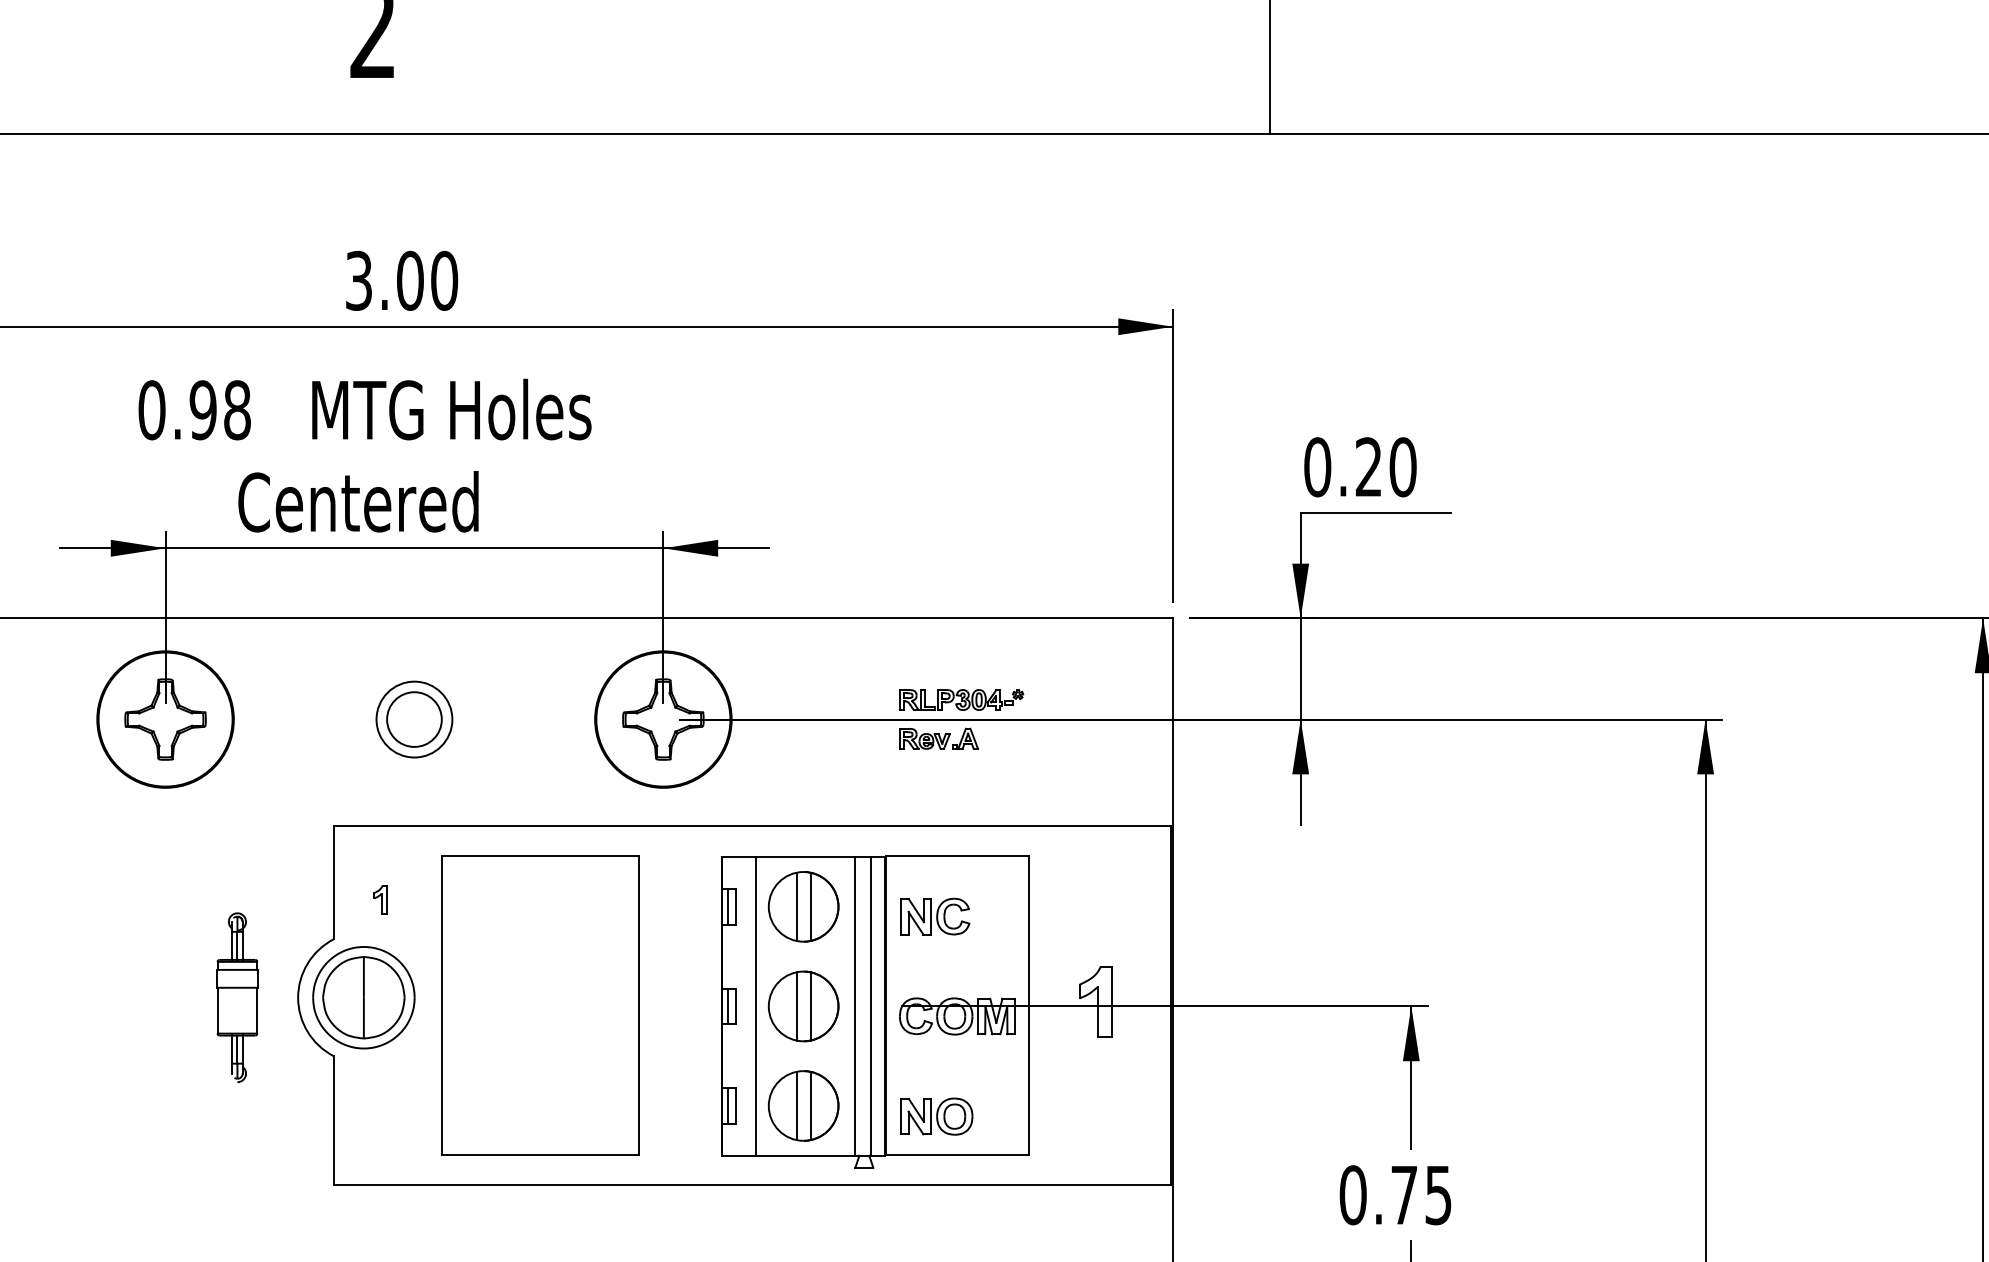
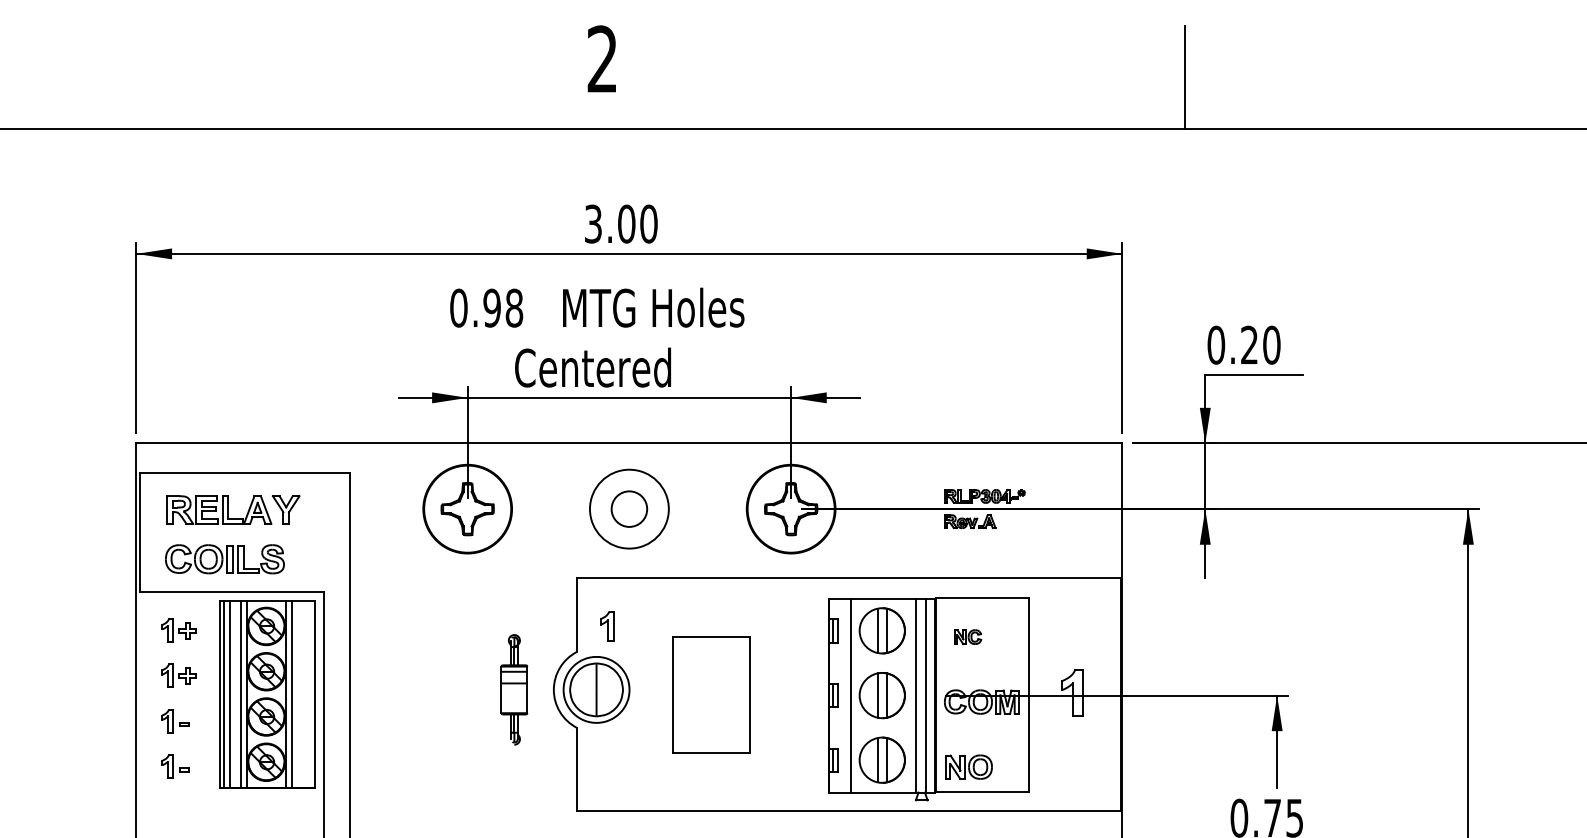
circle: (414, 718) -> (629, 508), size x1.6
part: (380, 900) -> (607, 626), size x1.6
part: (934, 915) -> (967, 636), size x0.6
part: (540, 1004) -> (711, 694), size x0.6

